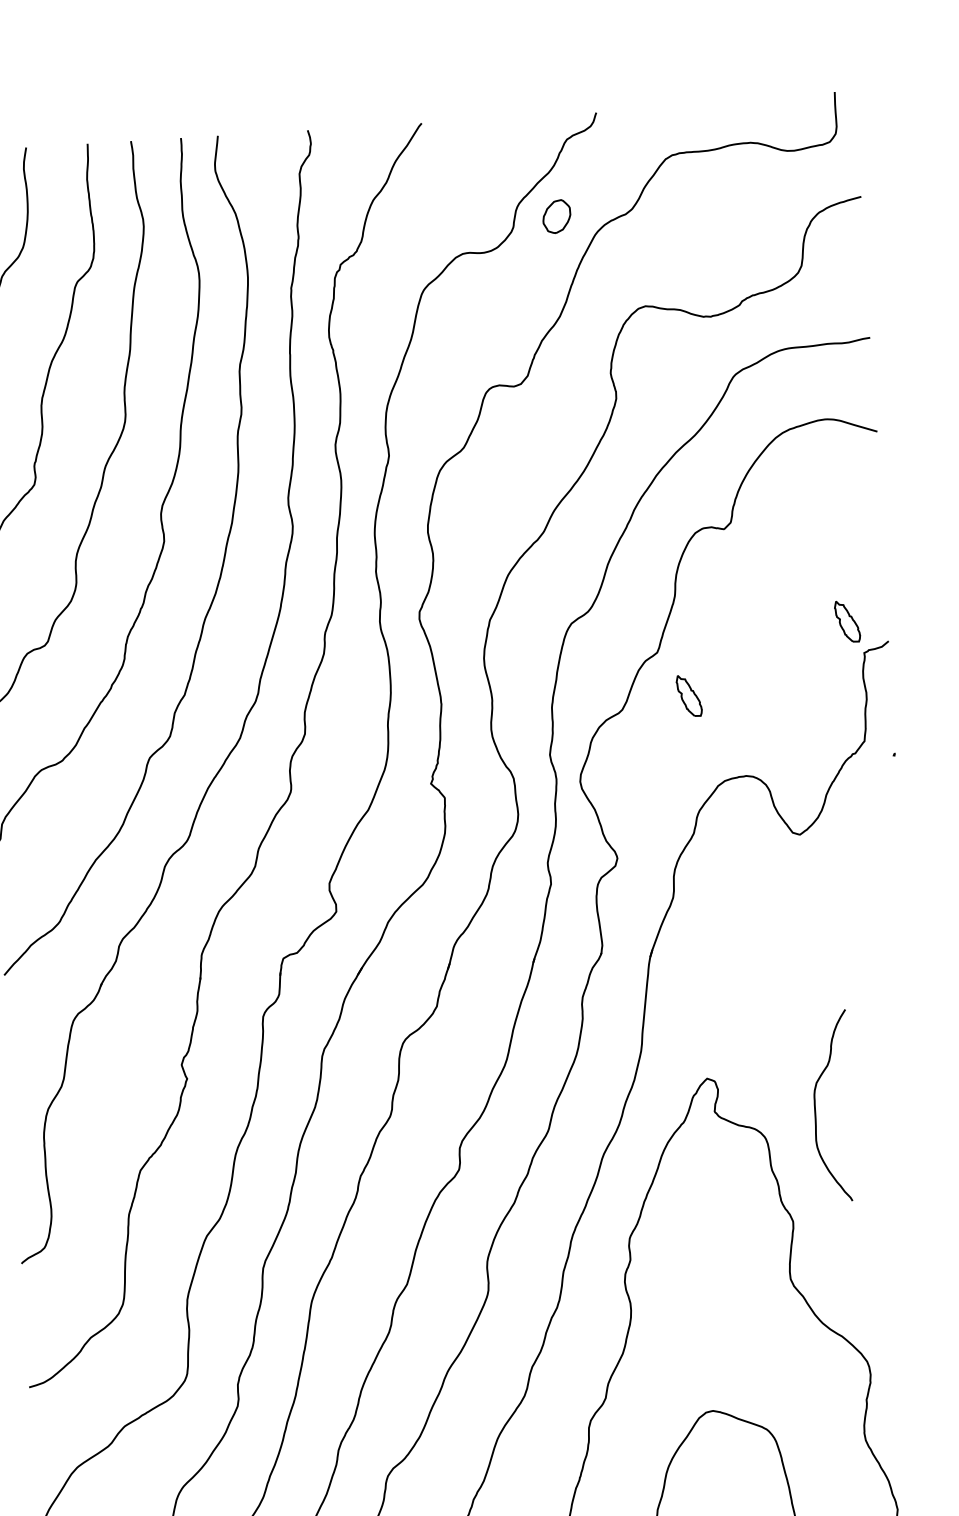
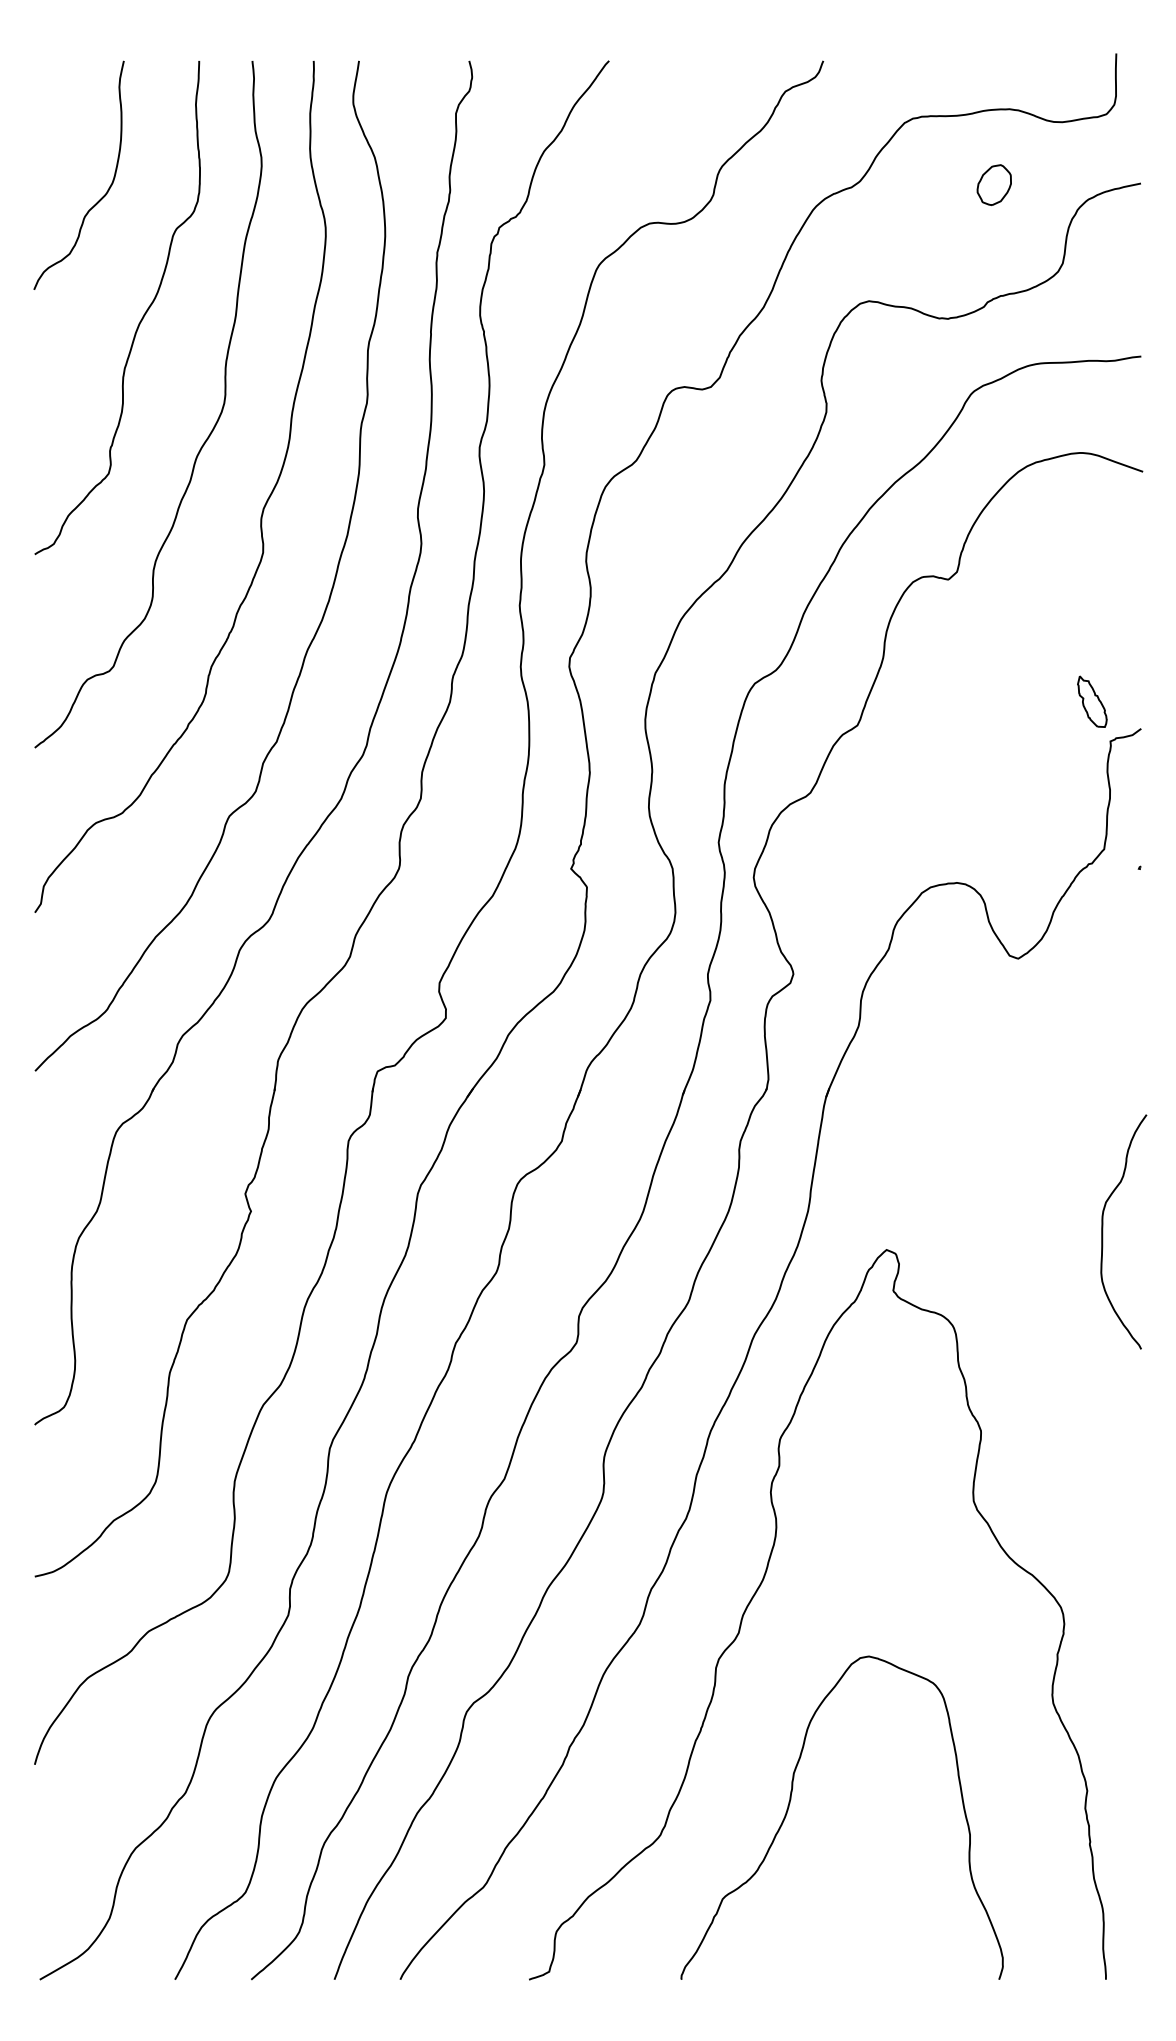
part: (556, 216) -> (993, 184), moved
part: (689, 695) -> (893, 780), removed
curve: (815, 1106) -> (1103, 1231), moved

